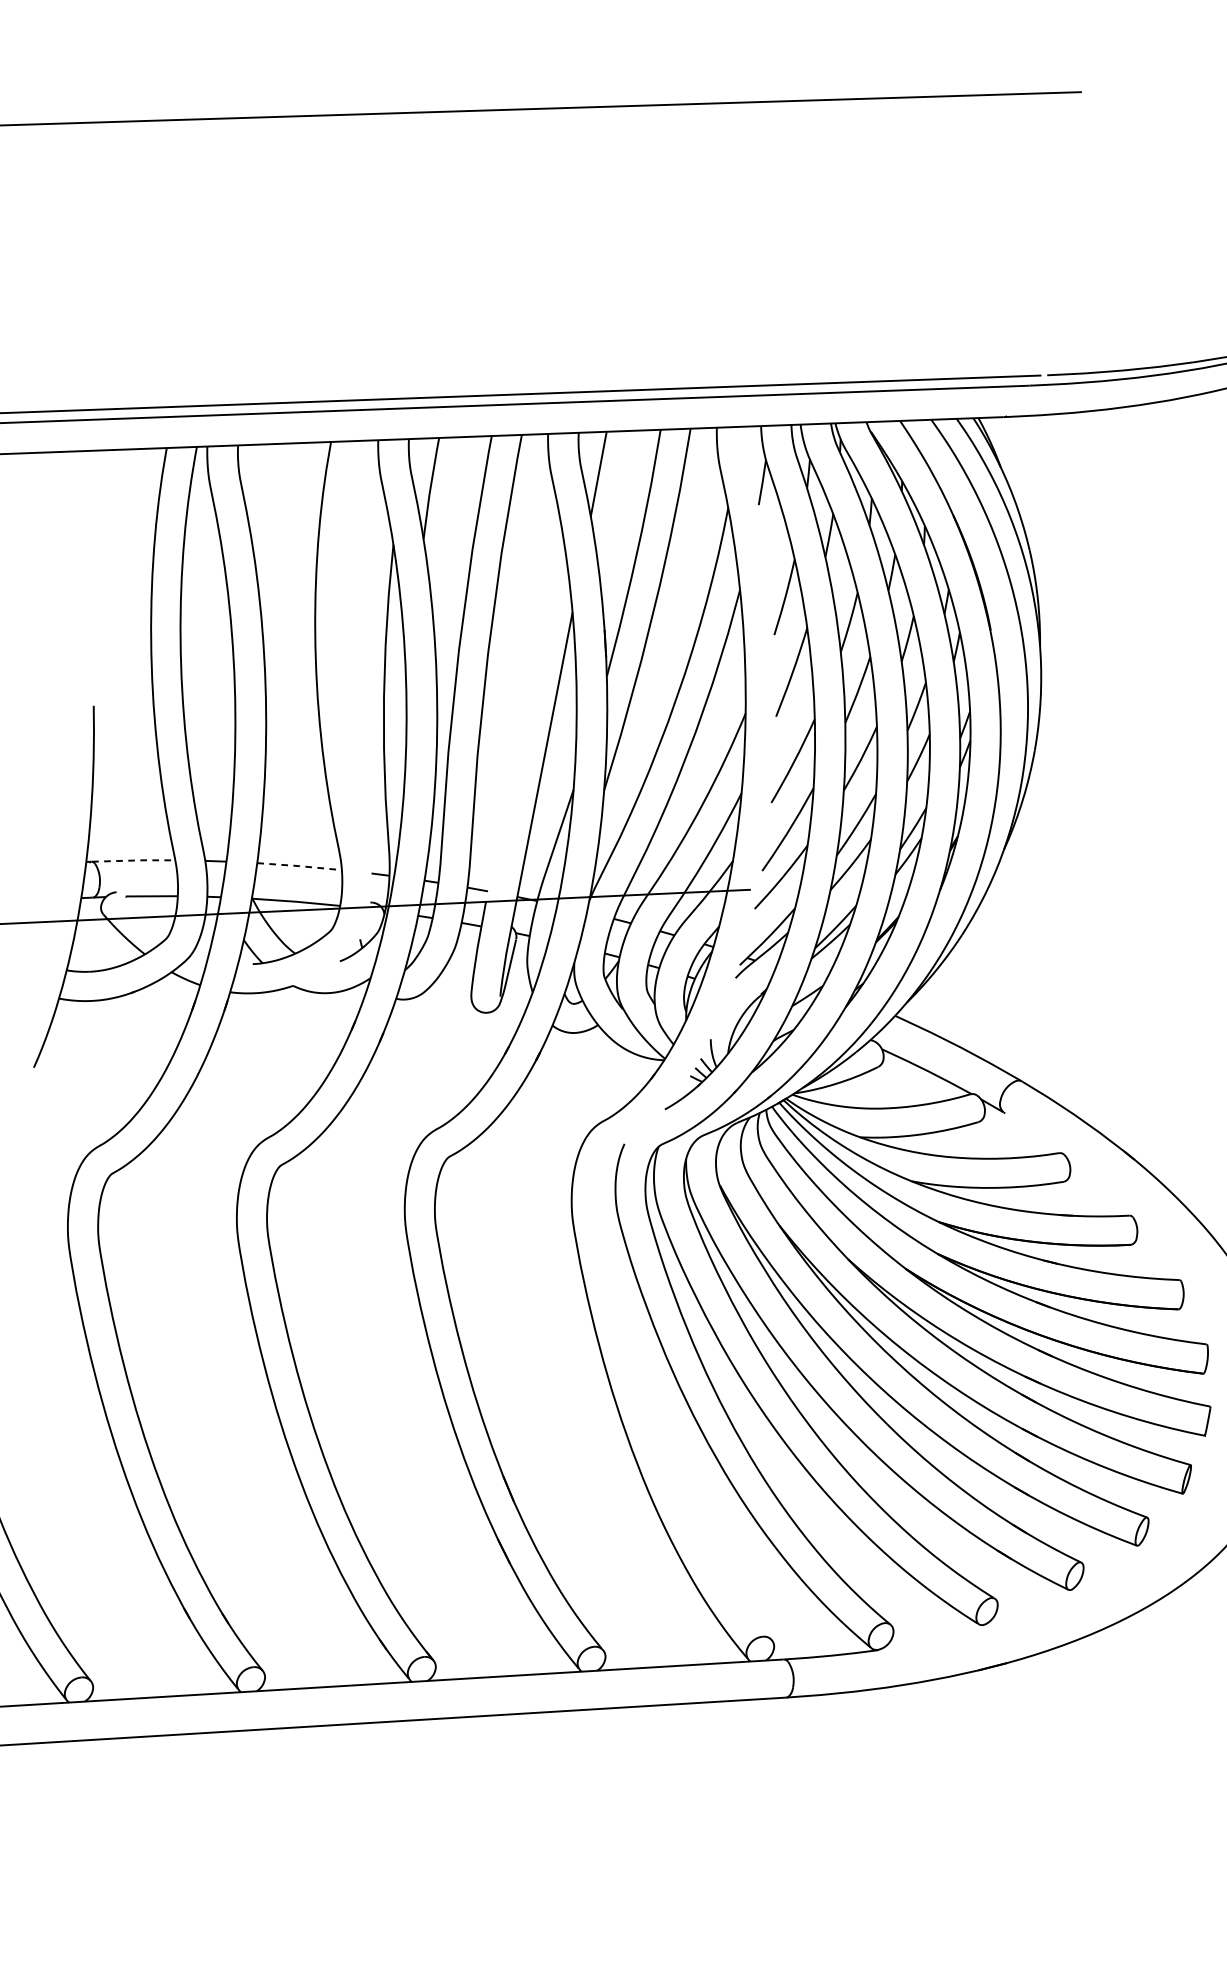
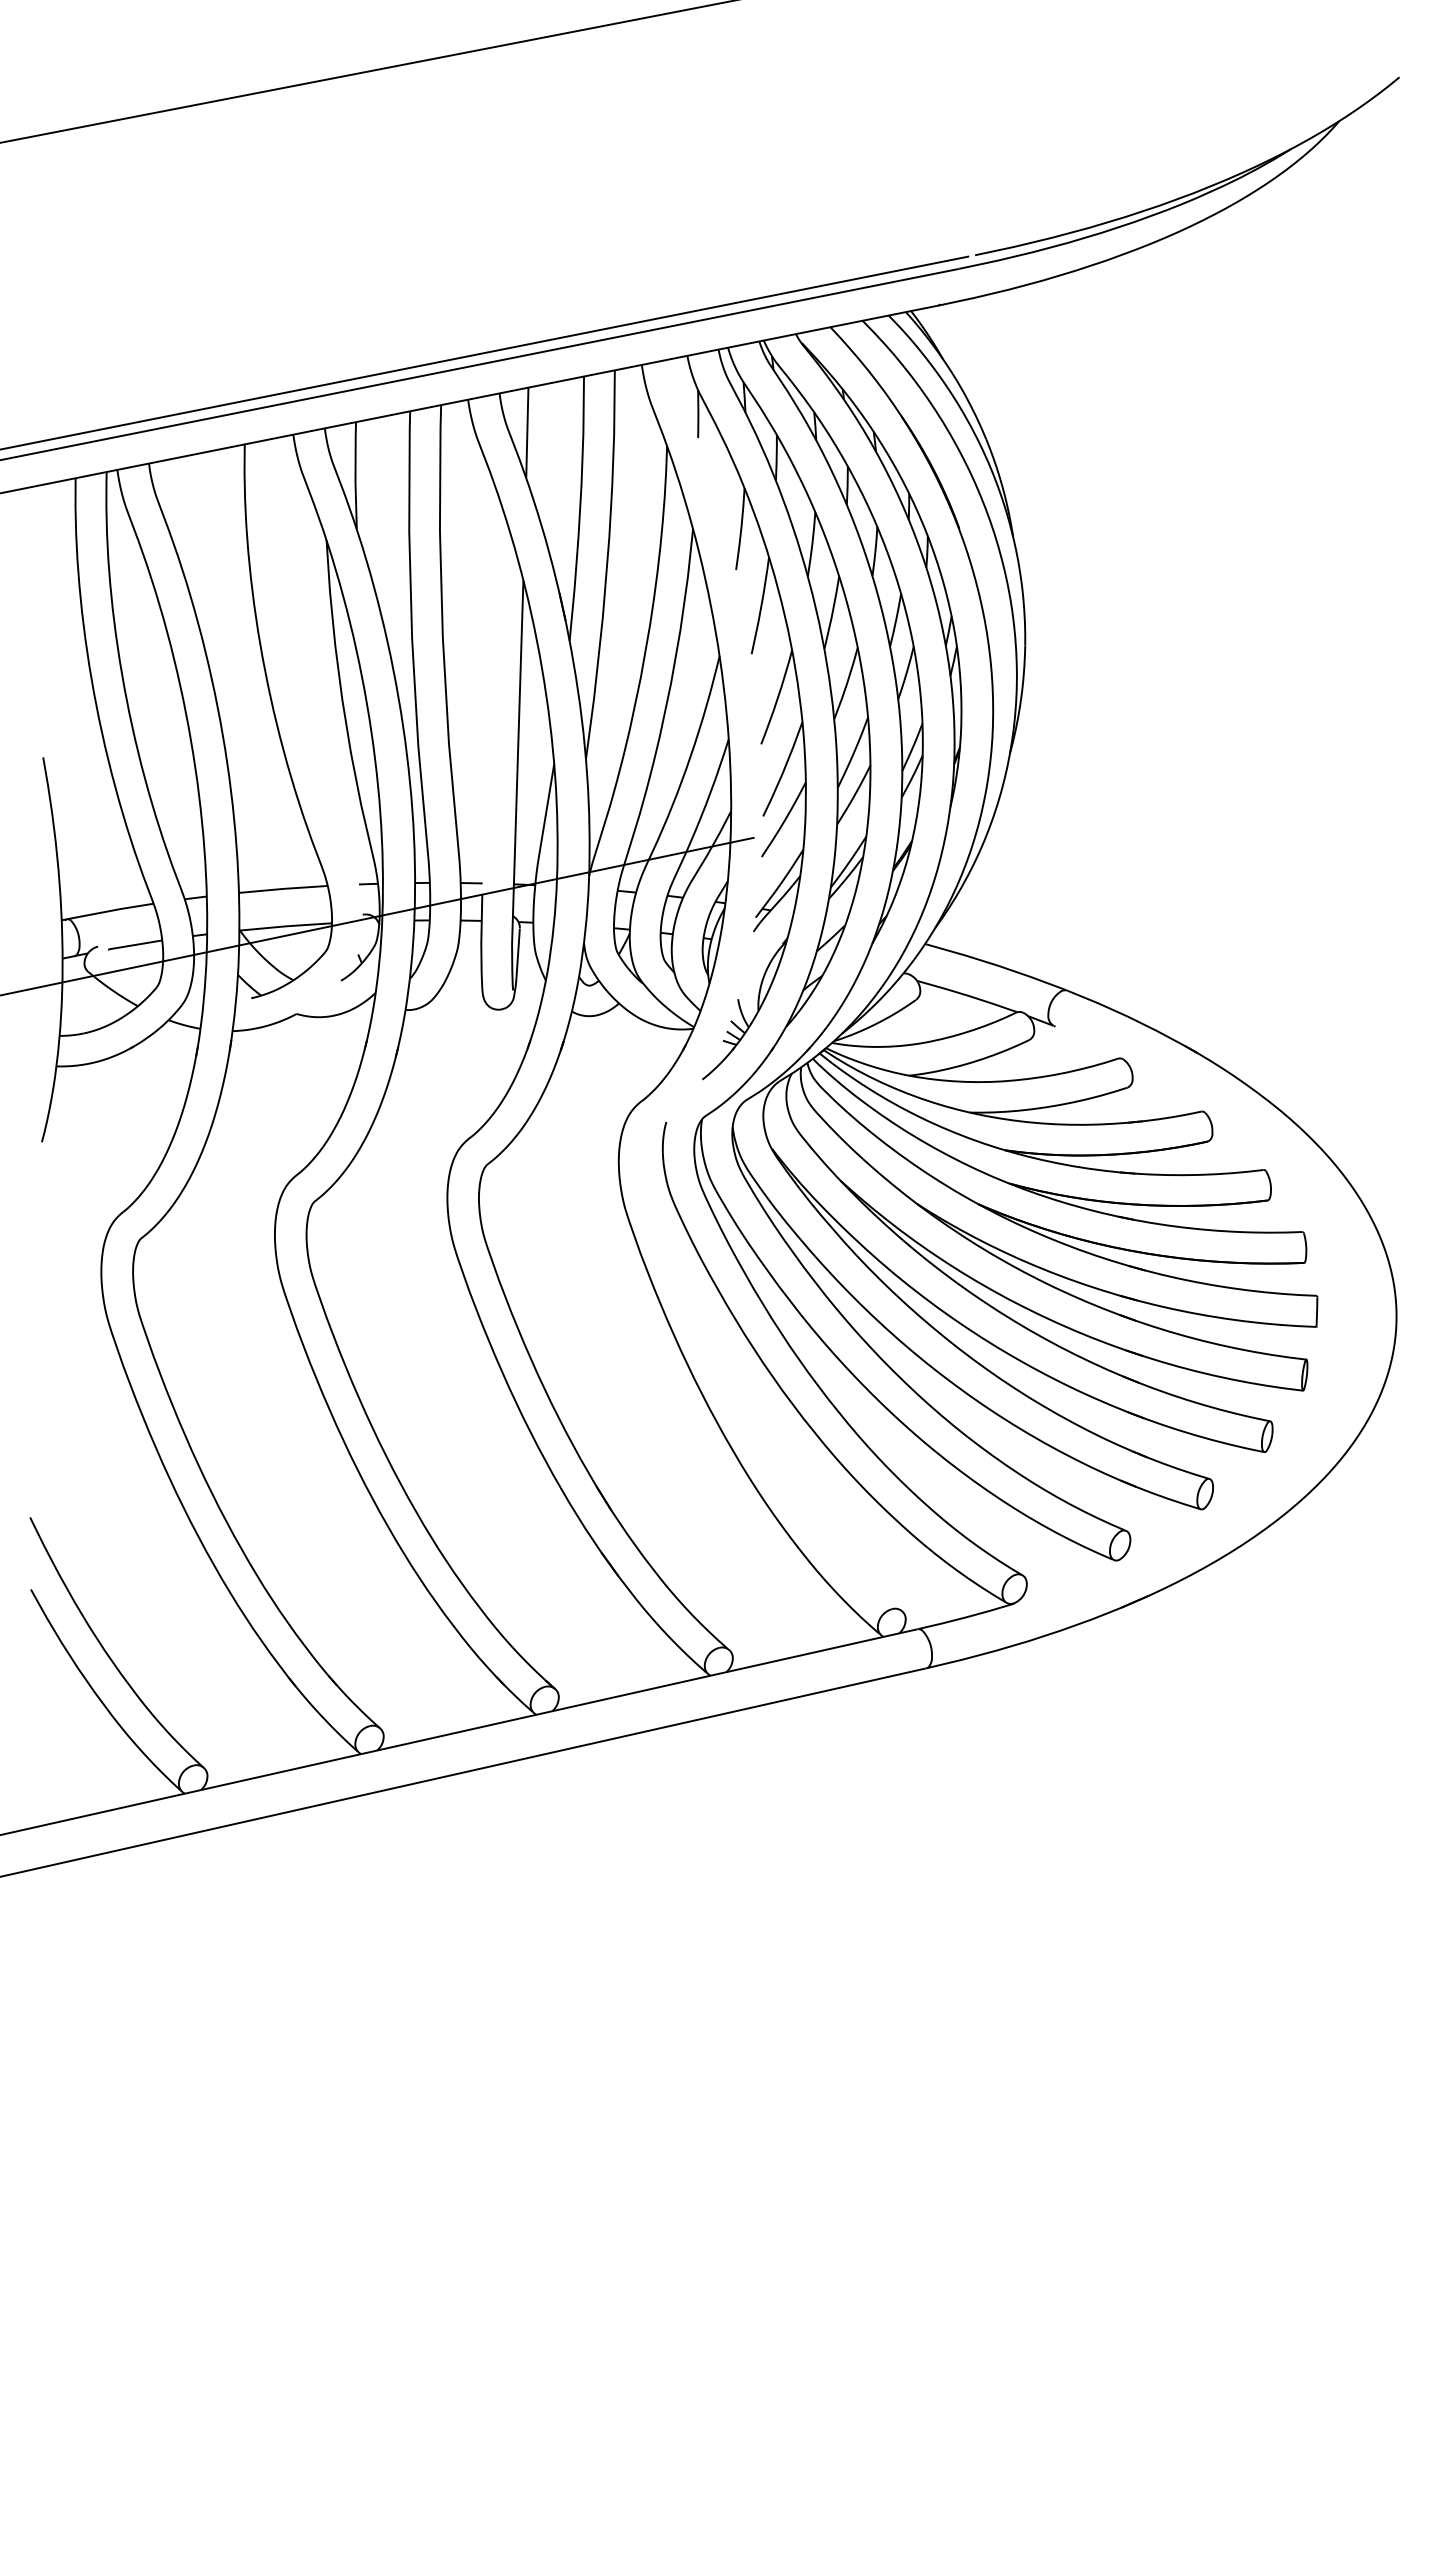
line: (134, 860) -> (111, 910), dashed -> solid
line: (299, 865) -> (283, 888), dashed -> solid

